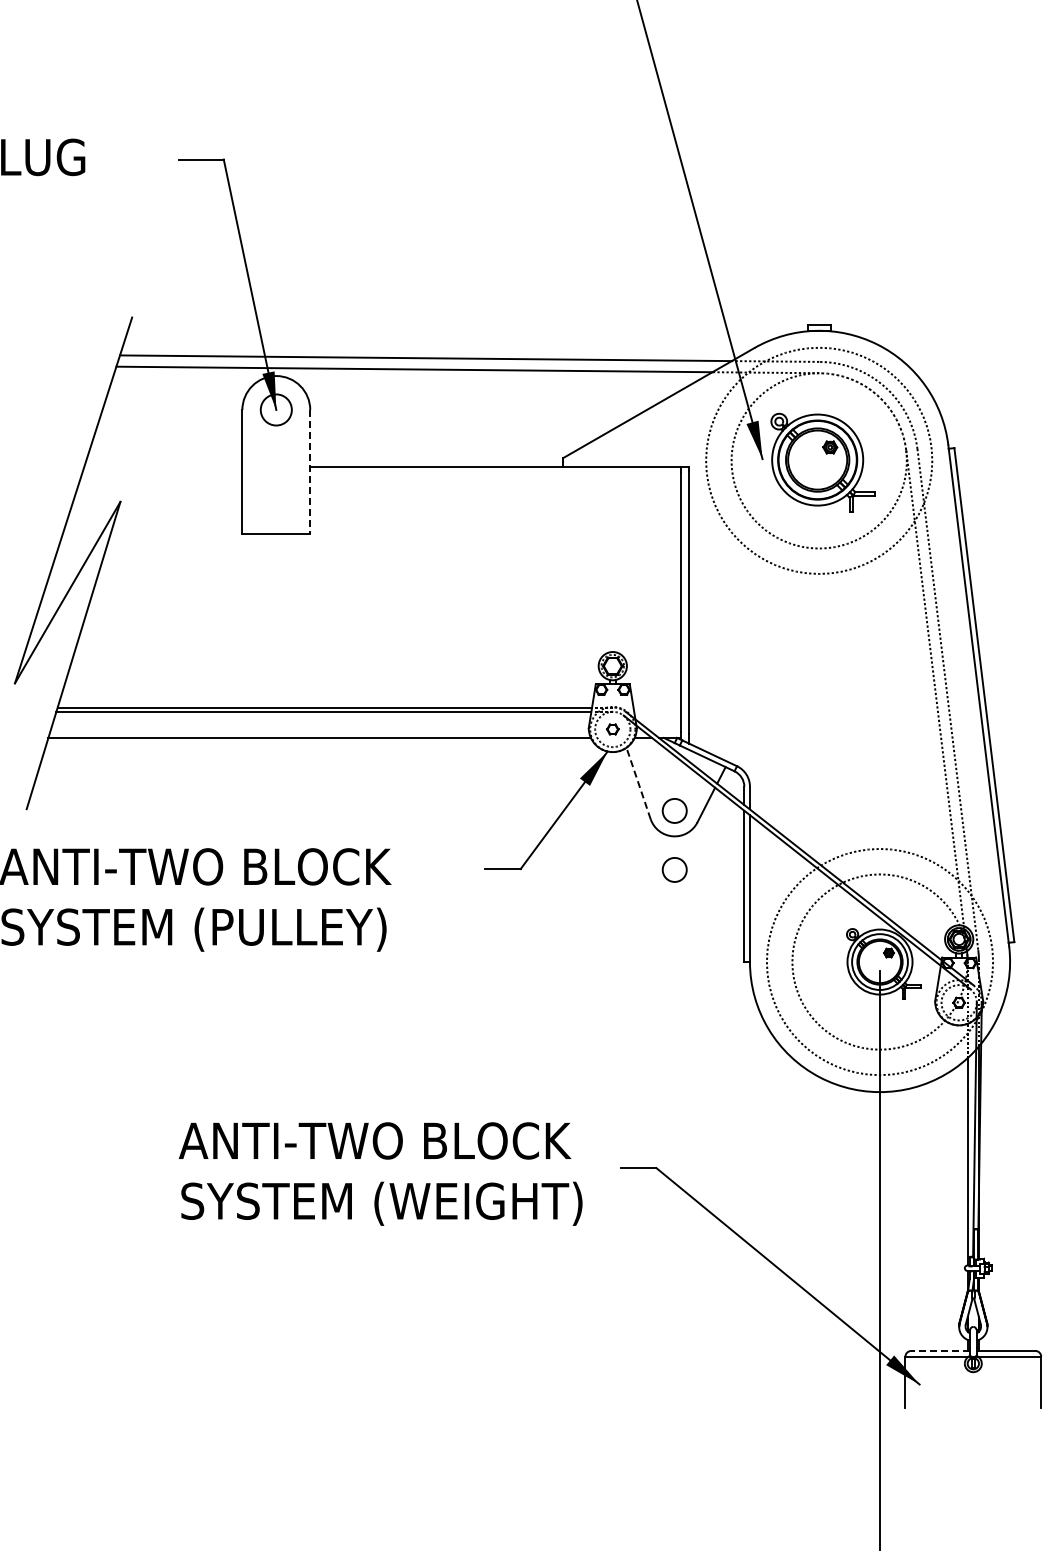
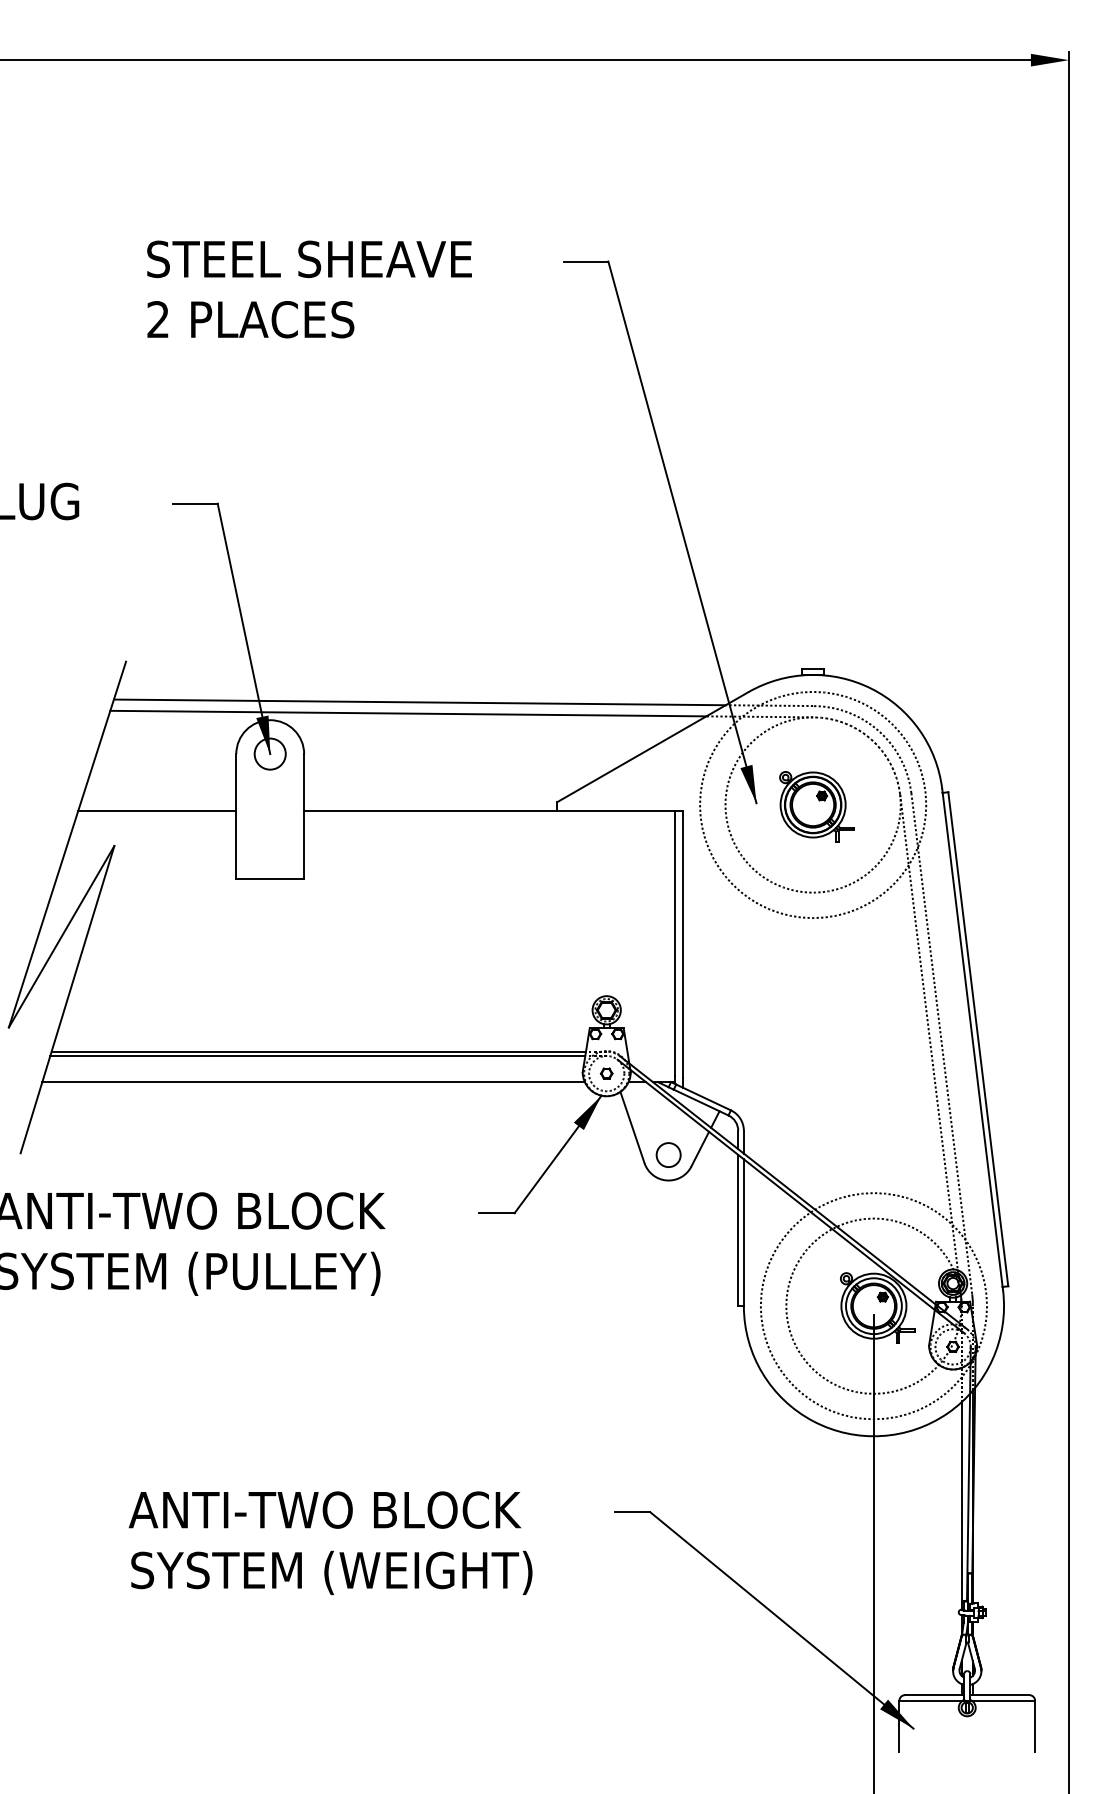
part: (822, 462) -> (816, 806), size x0.71
line: (163, 466) -> (157, 810), added
line: (310, 472) -> (304, 816), dashed -> solid
line: (638, 783) -> (632, 1127), dashed -> solid
circle: (674, 869) -> (668, 1213), removed
text: (380, 1173) -> (330, 1542), moved
line: (940, 1351) -> (934, 1695), dashed -> solid

